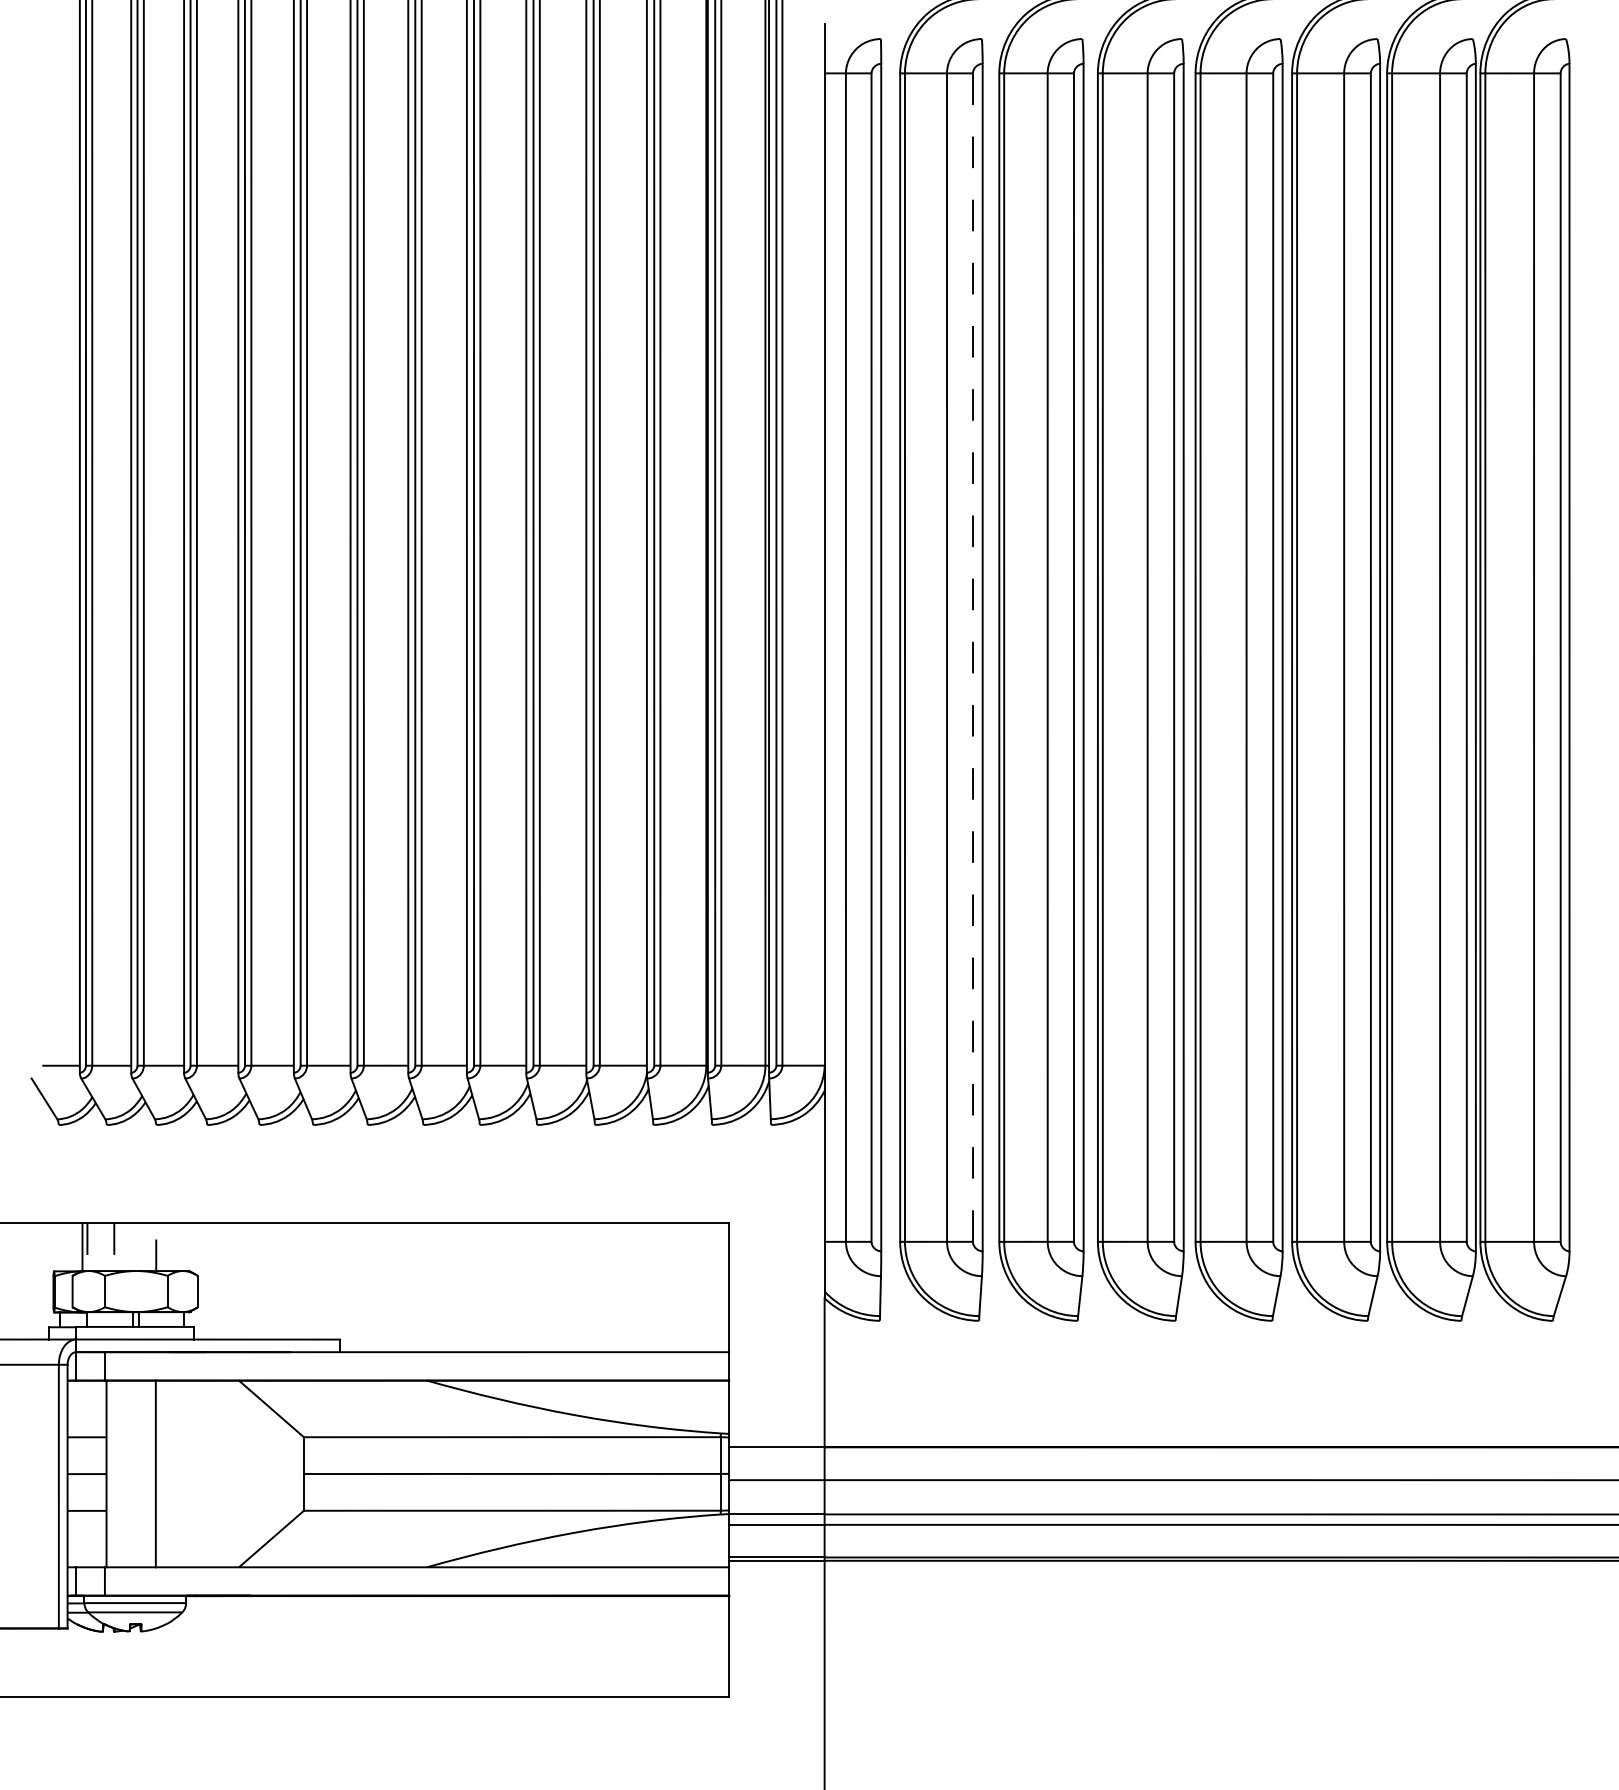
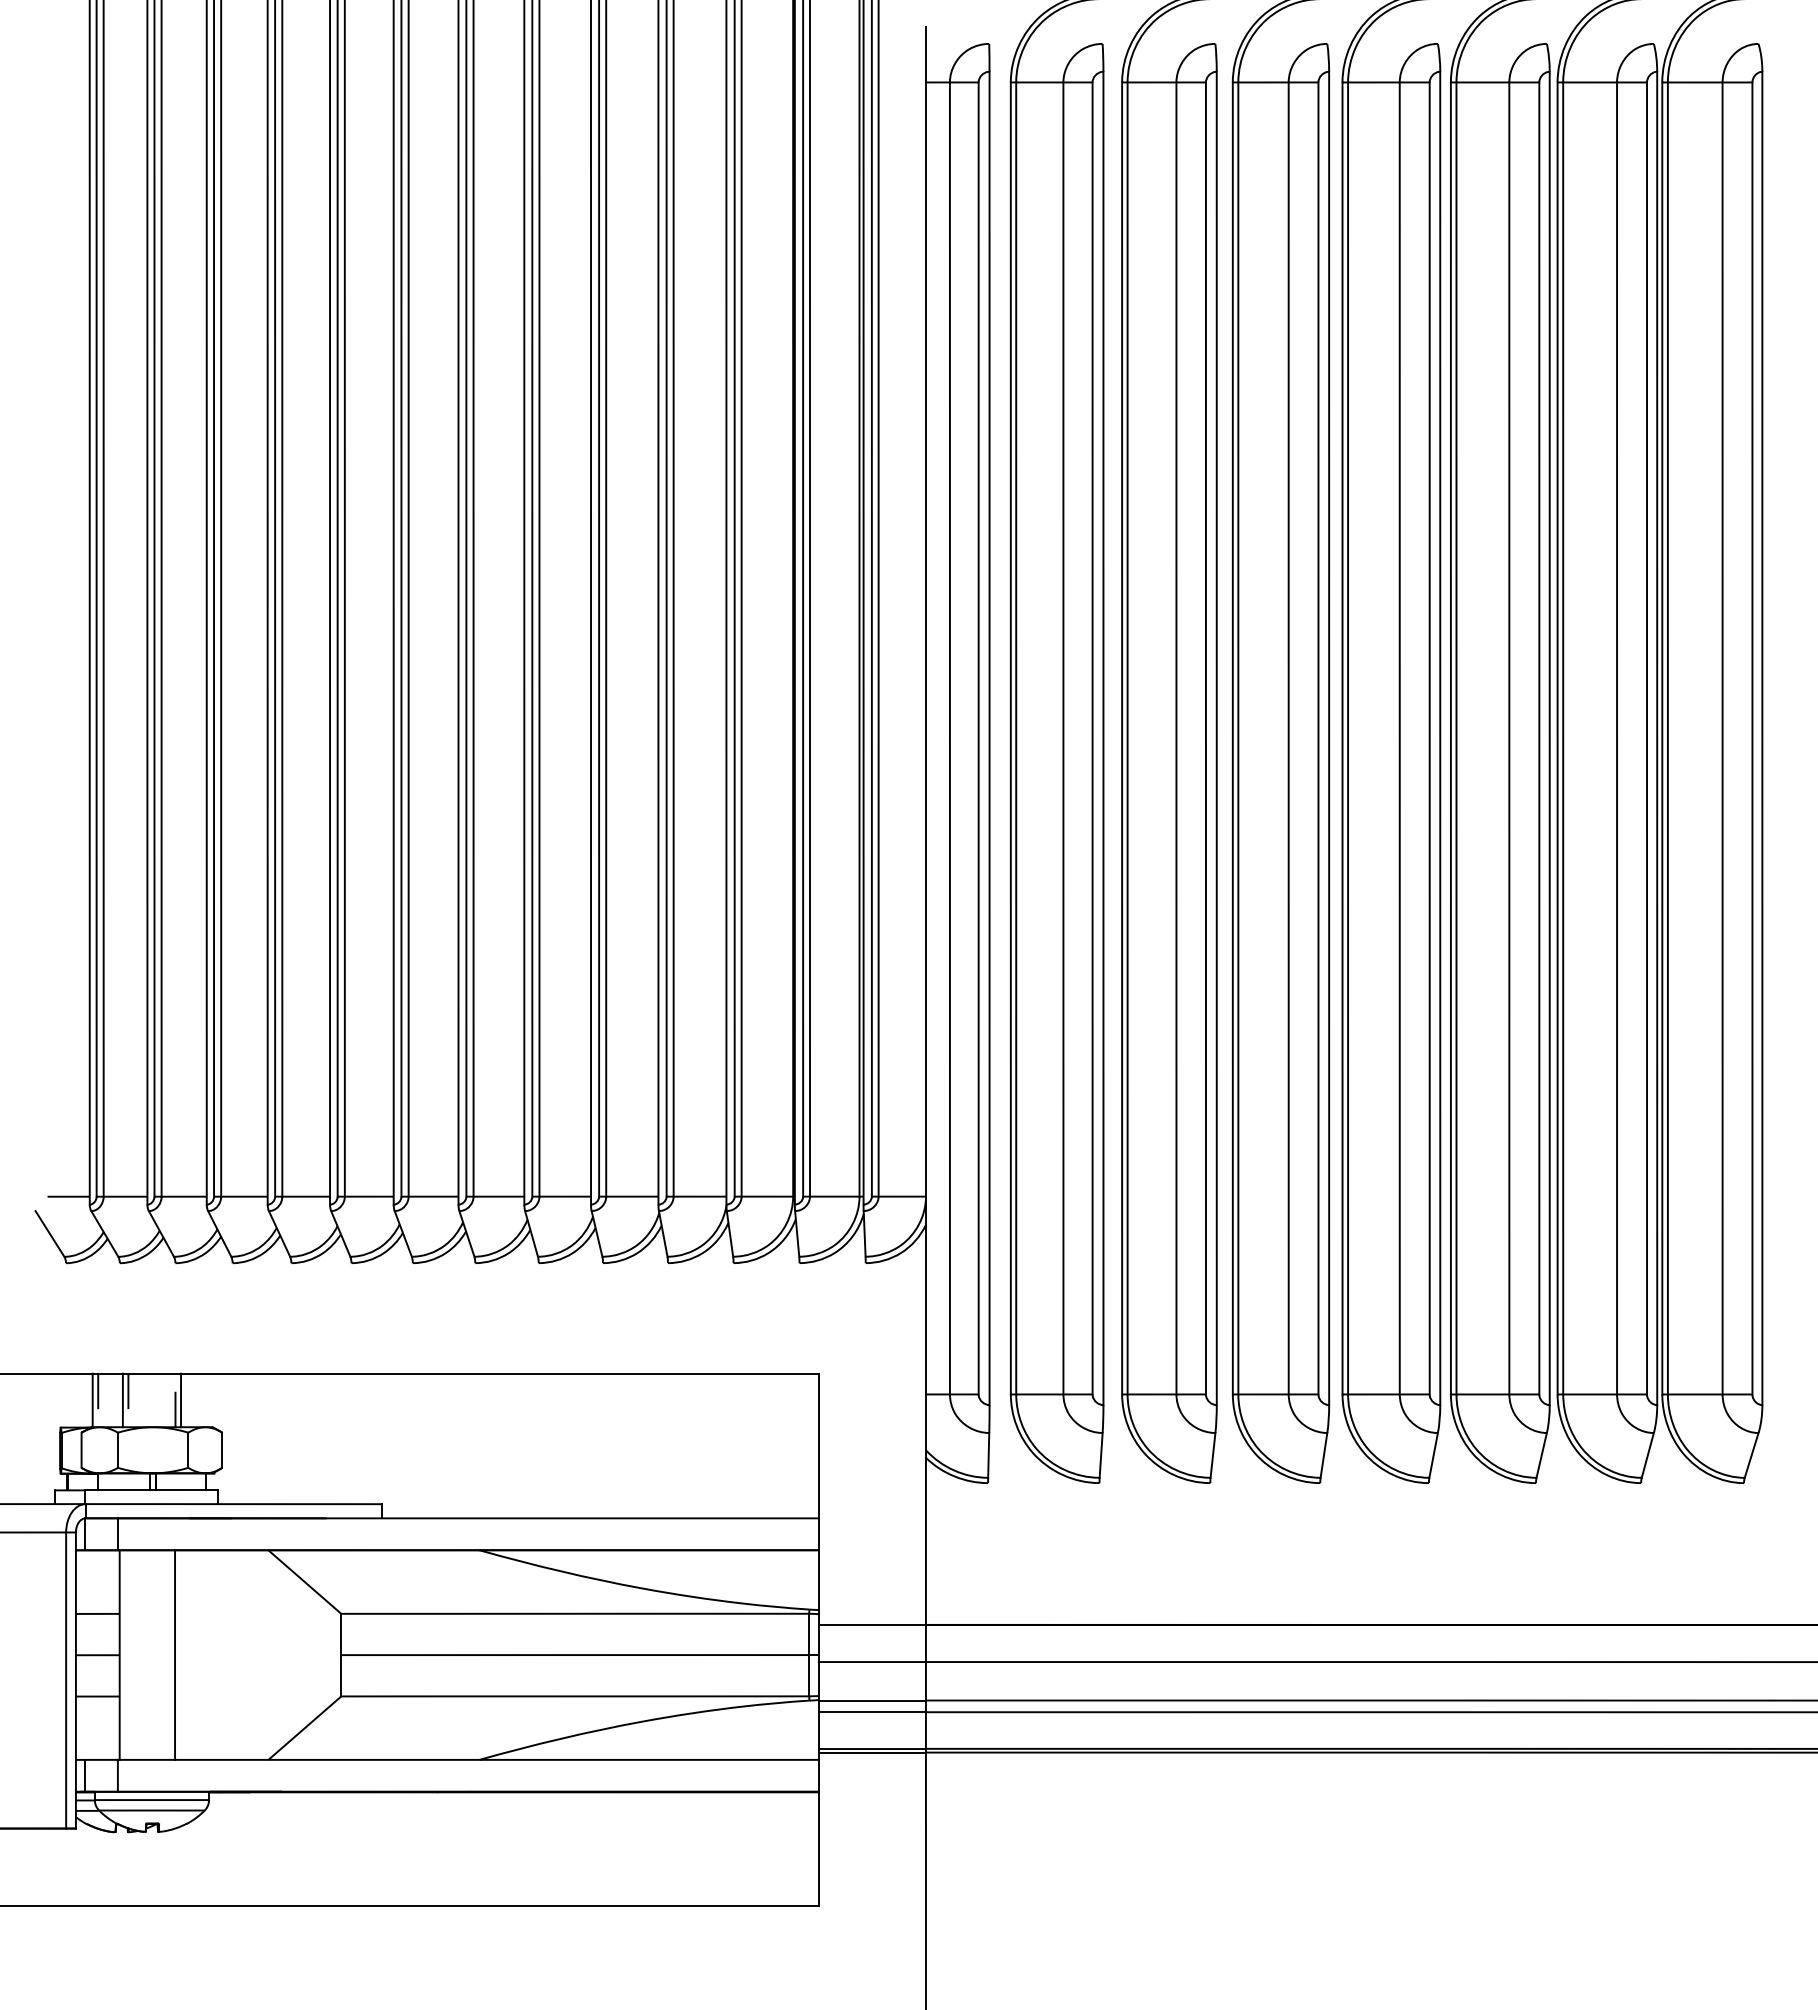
line: (972, 657) -> (1092, 738), dashed -> solid
line: (109, 1247) -> (122, 1400), added
line: (161, 1247) -> (181, 1400), added

